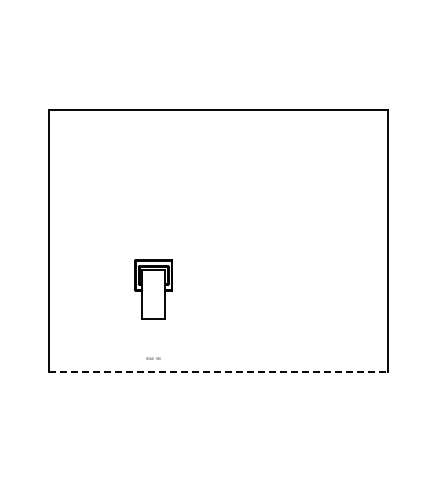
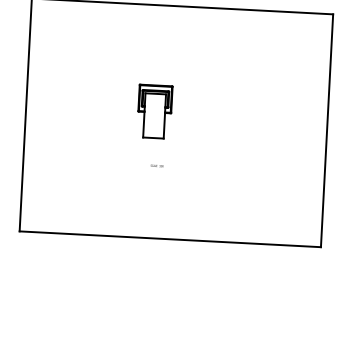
part: (153, 289) -> (154, 111), moved
text: (153, 358) -> (157, 165), moved
line: (218, 372) -> (170, 239), dashed -> solid

